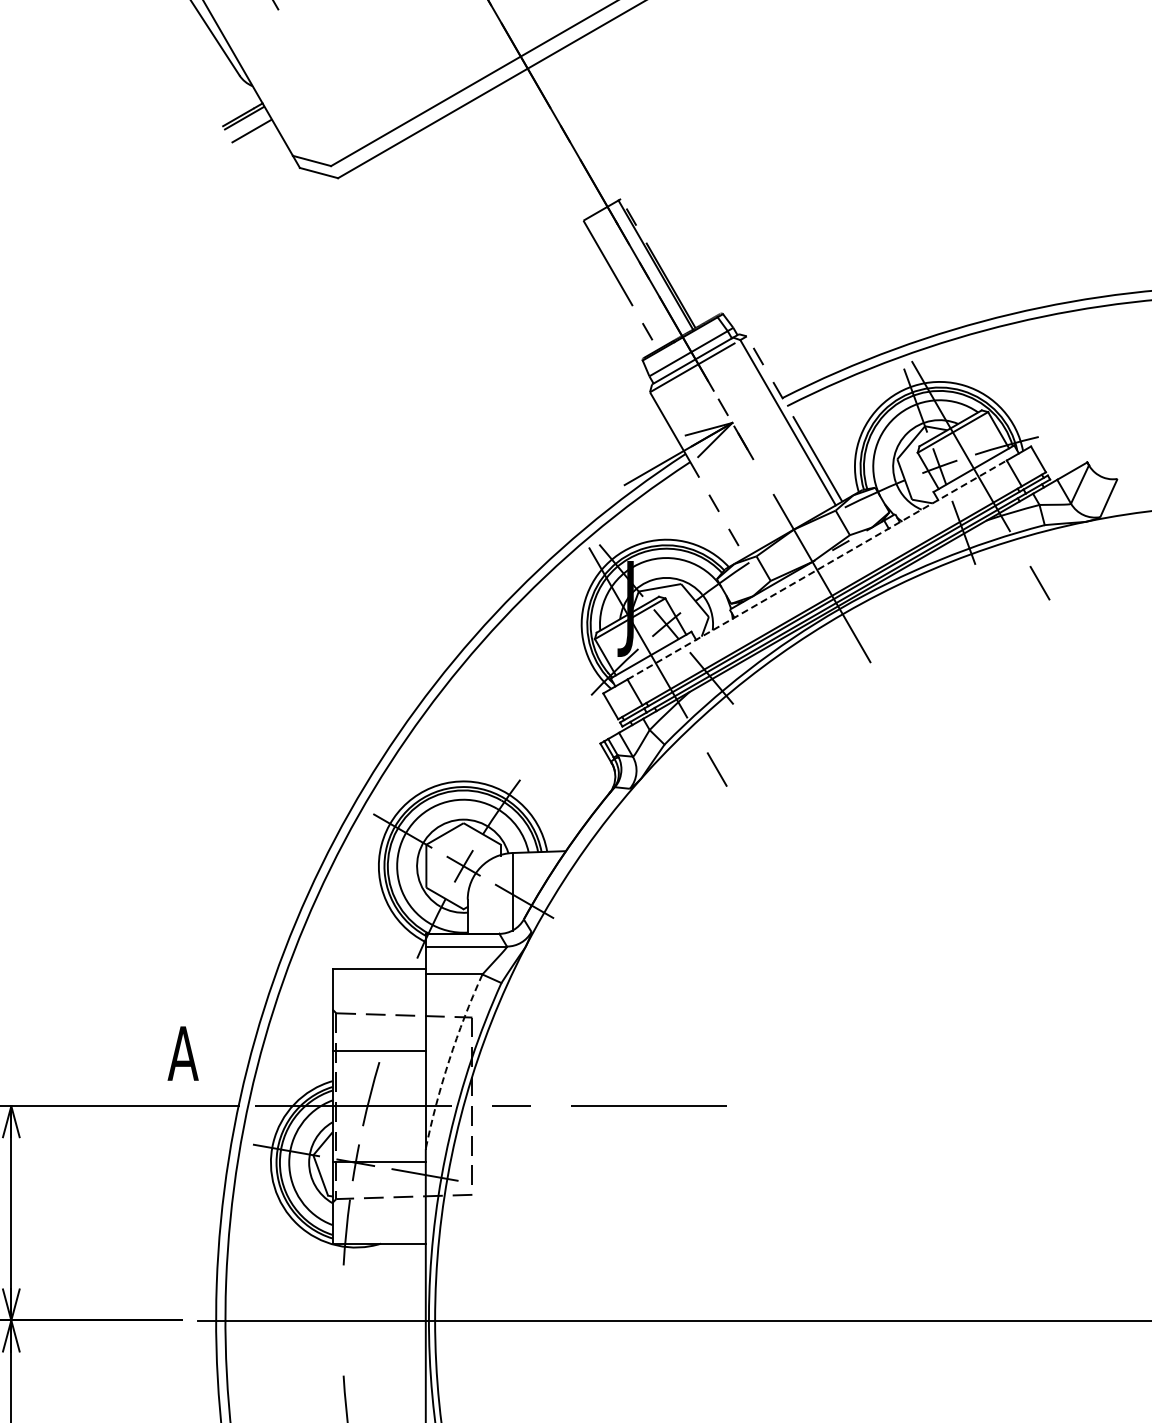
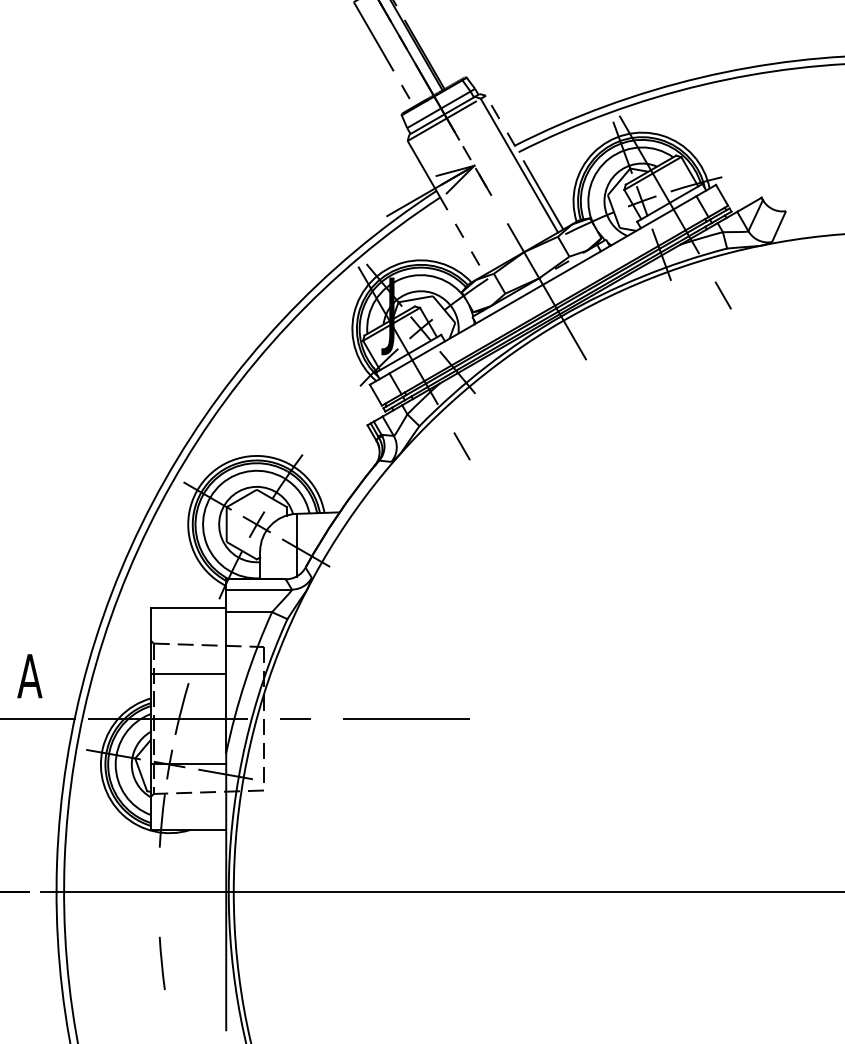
line: (817, 570) -> (543, 285), dashed -> solid
arc: (449, 1060) -> (245, 681), dashed -> solid

